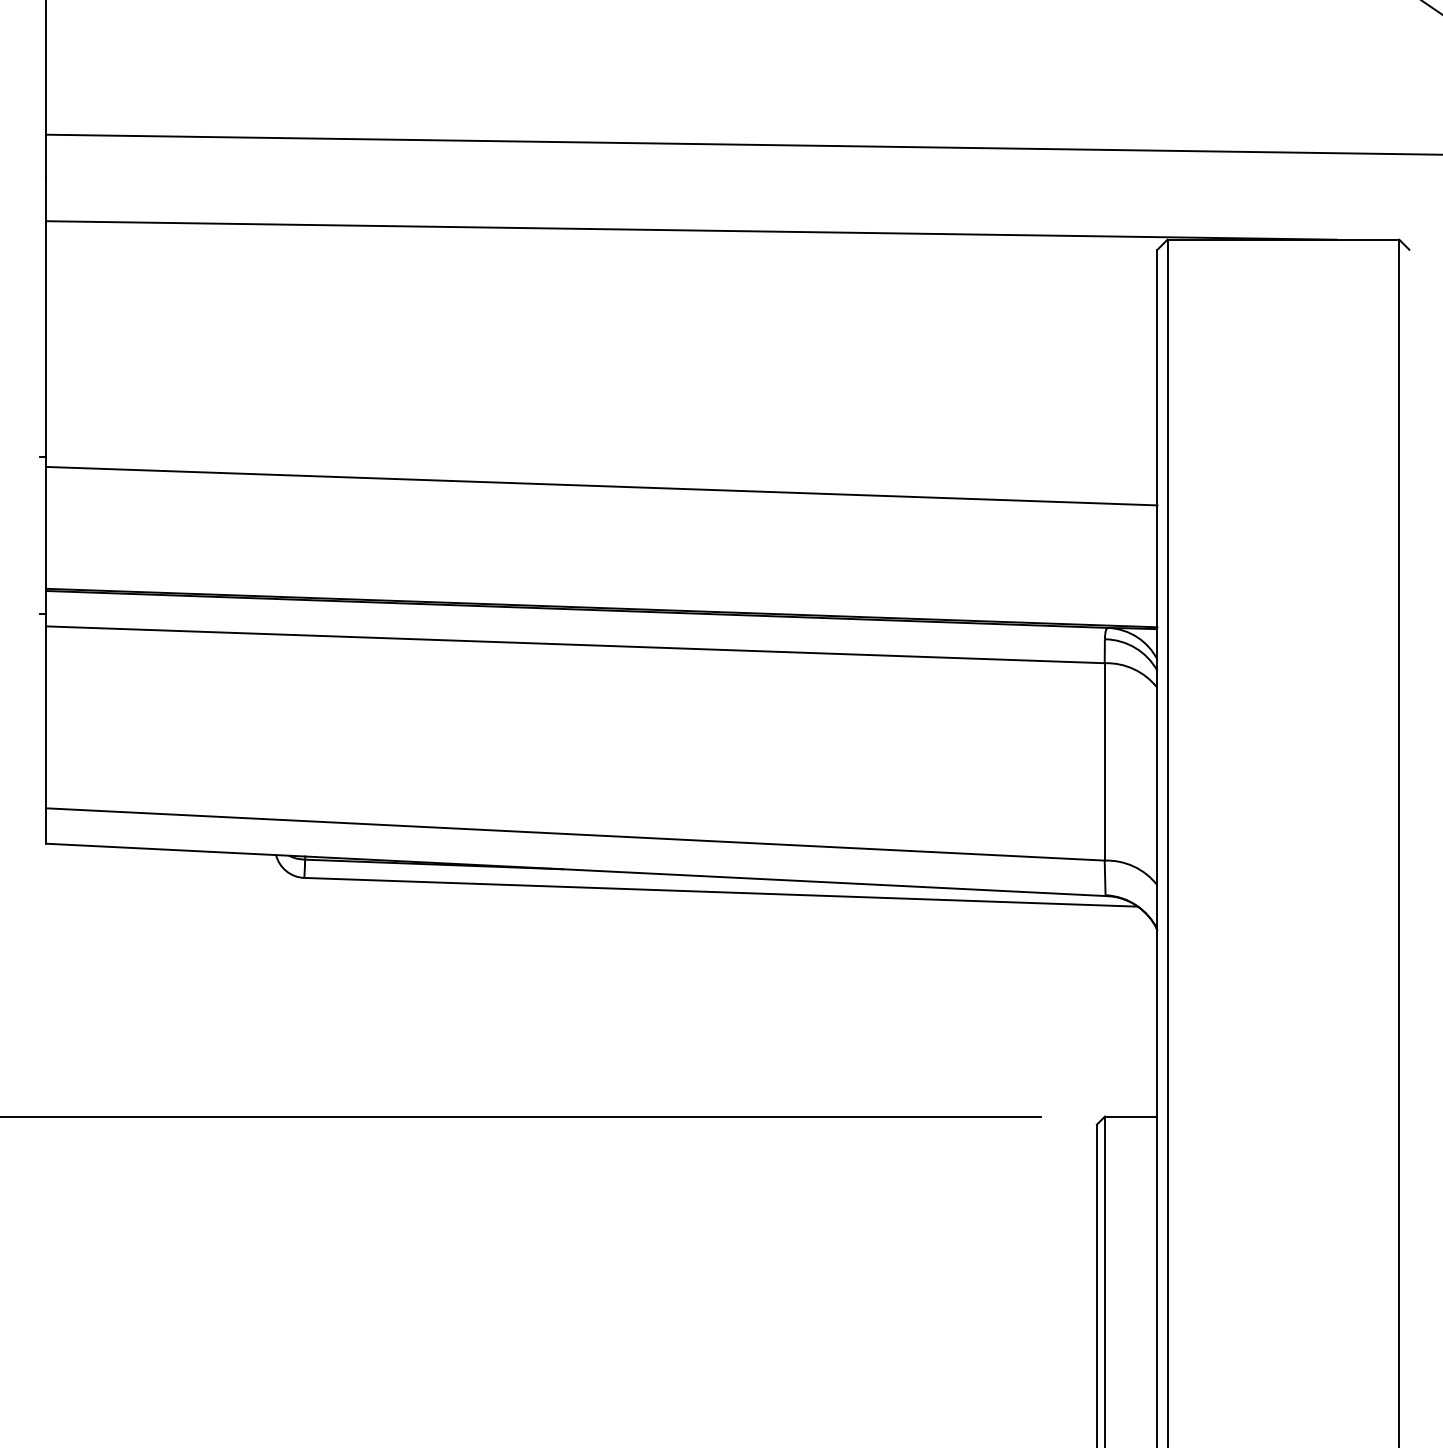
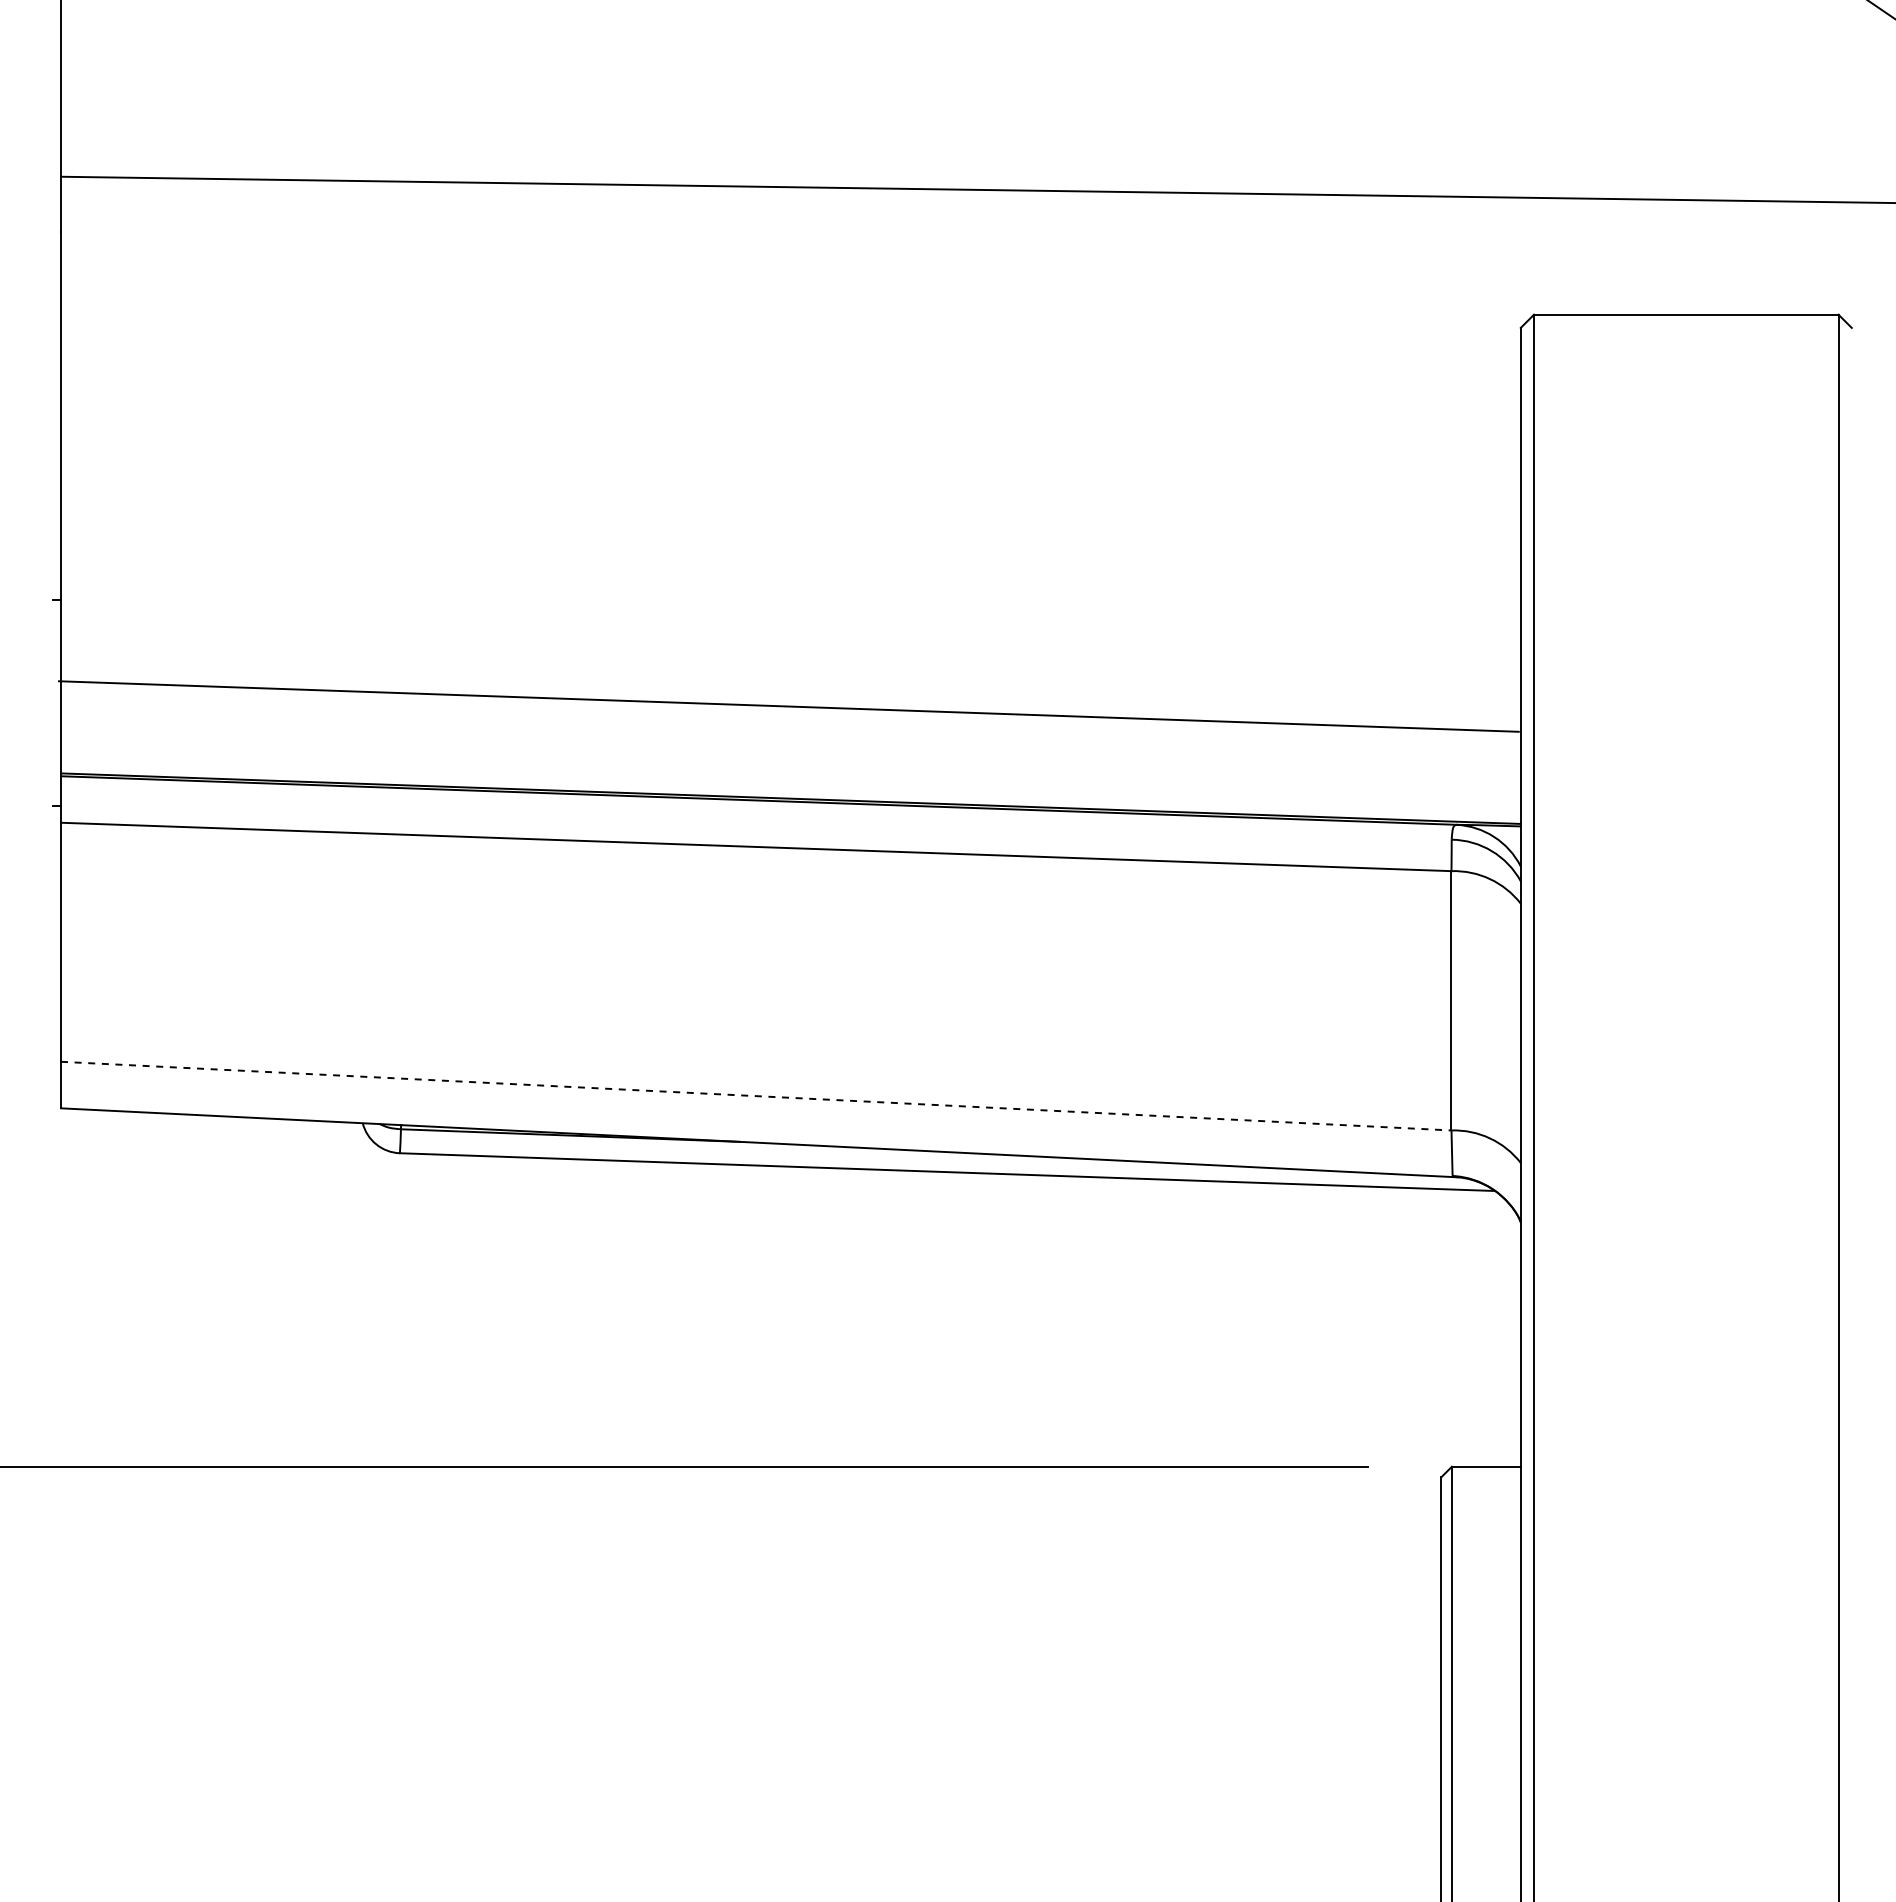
line: (690, 230) -> (907, 302), removed
line: (601, 486) -> (788, 706), moved
line: (575, 834) -> (756, 1096), solid -> dashed

